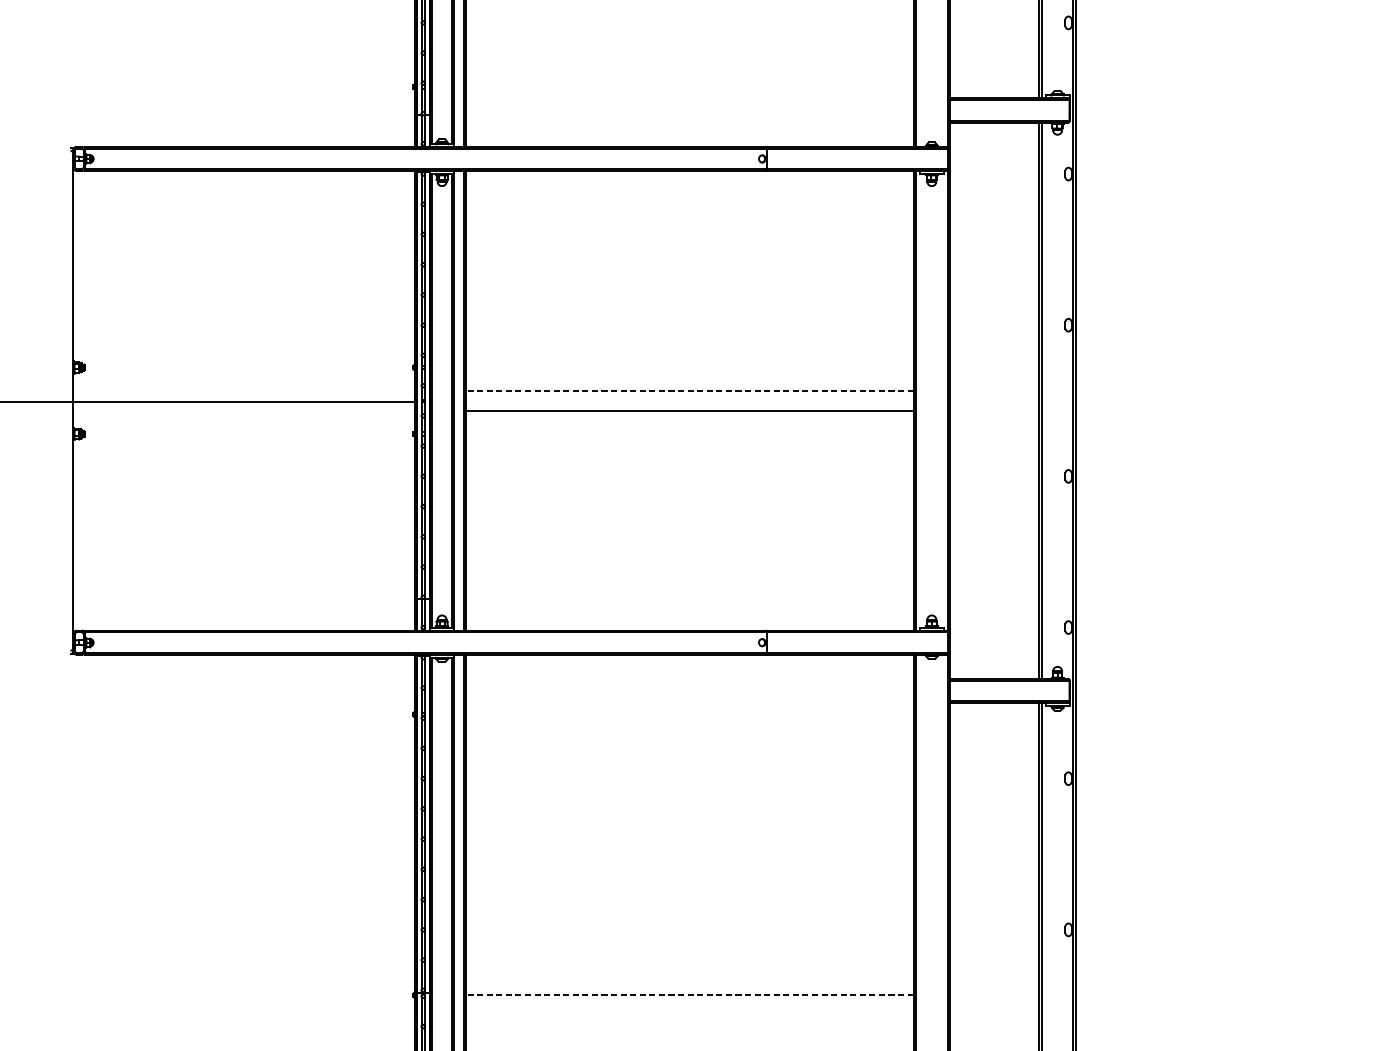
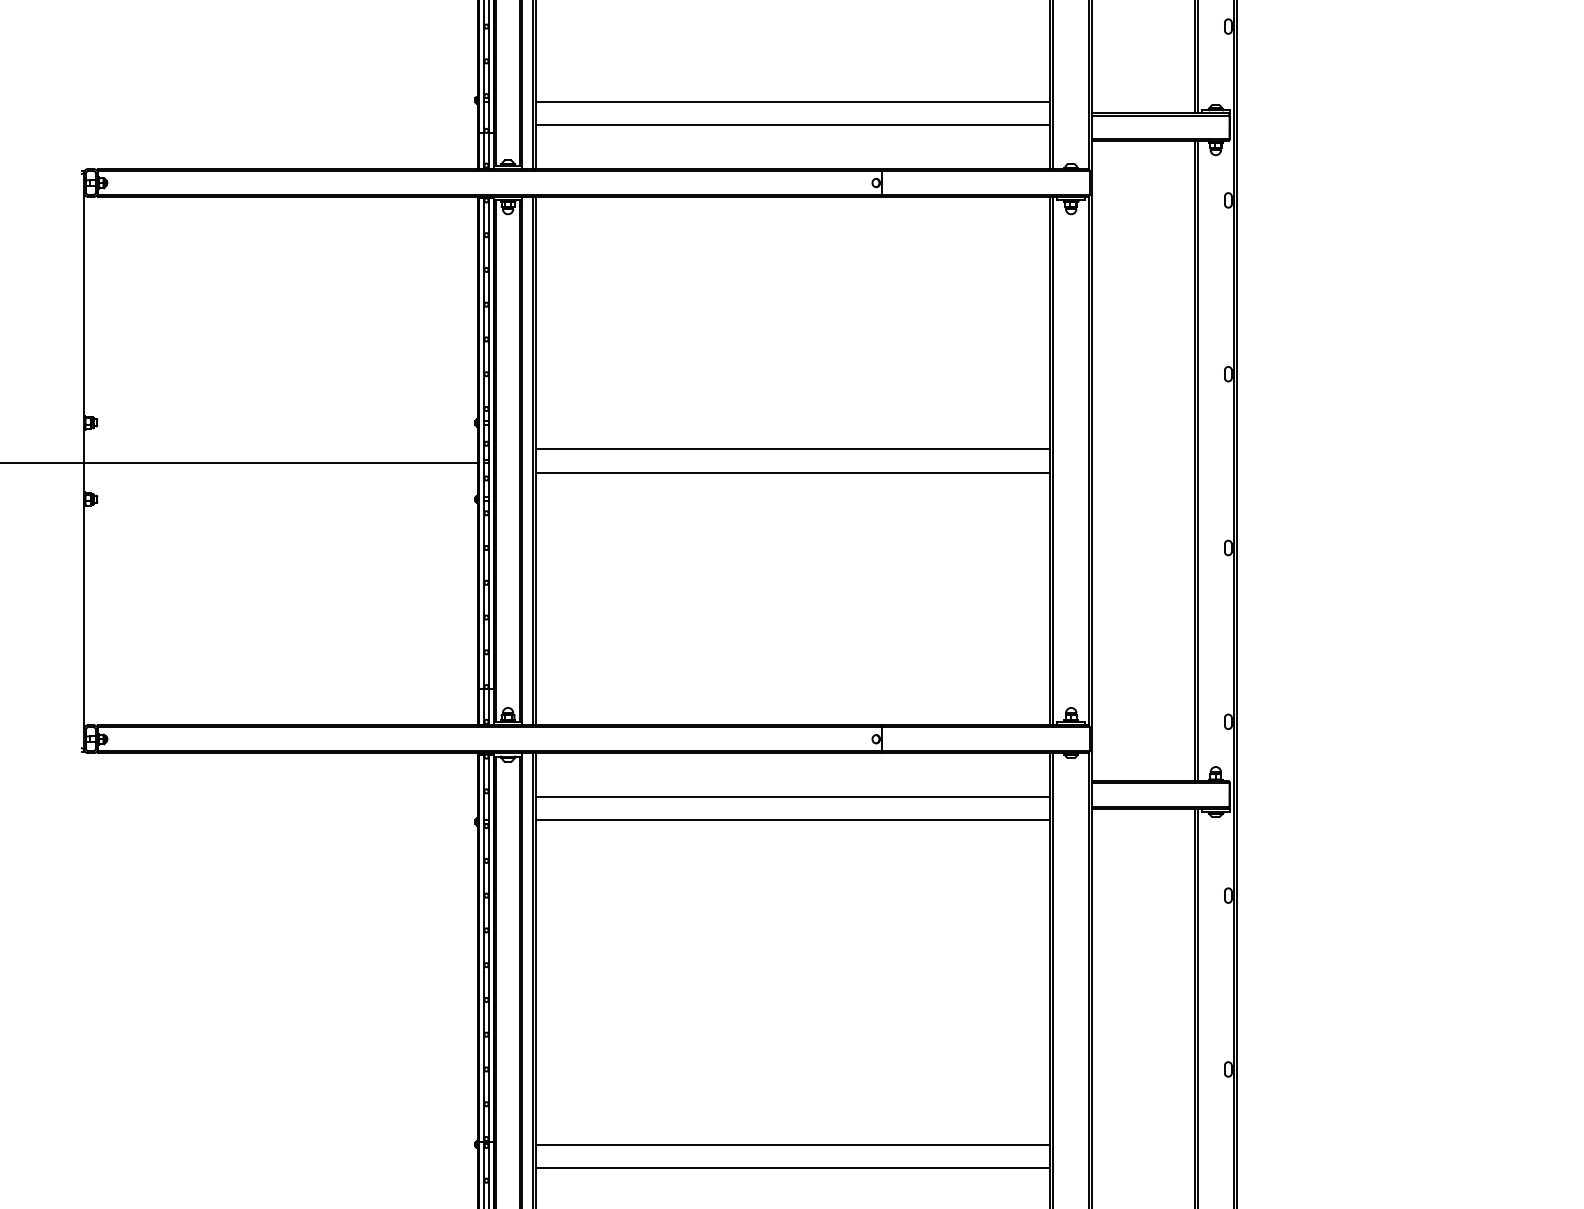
line: (689, 88) -> (792, 101), added
line: (689, 108) -> (792, 125), added
line: (689, 390) -> (792, 449), dashed -> solid
line: (689, 693) -> (792, 797), added
line: (689, 713) -> (792, 820), added
line: (689, 995) -> (792, 1144), dashed -> solid
line: (689, 1016) -> (792, 1168), added

